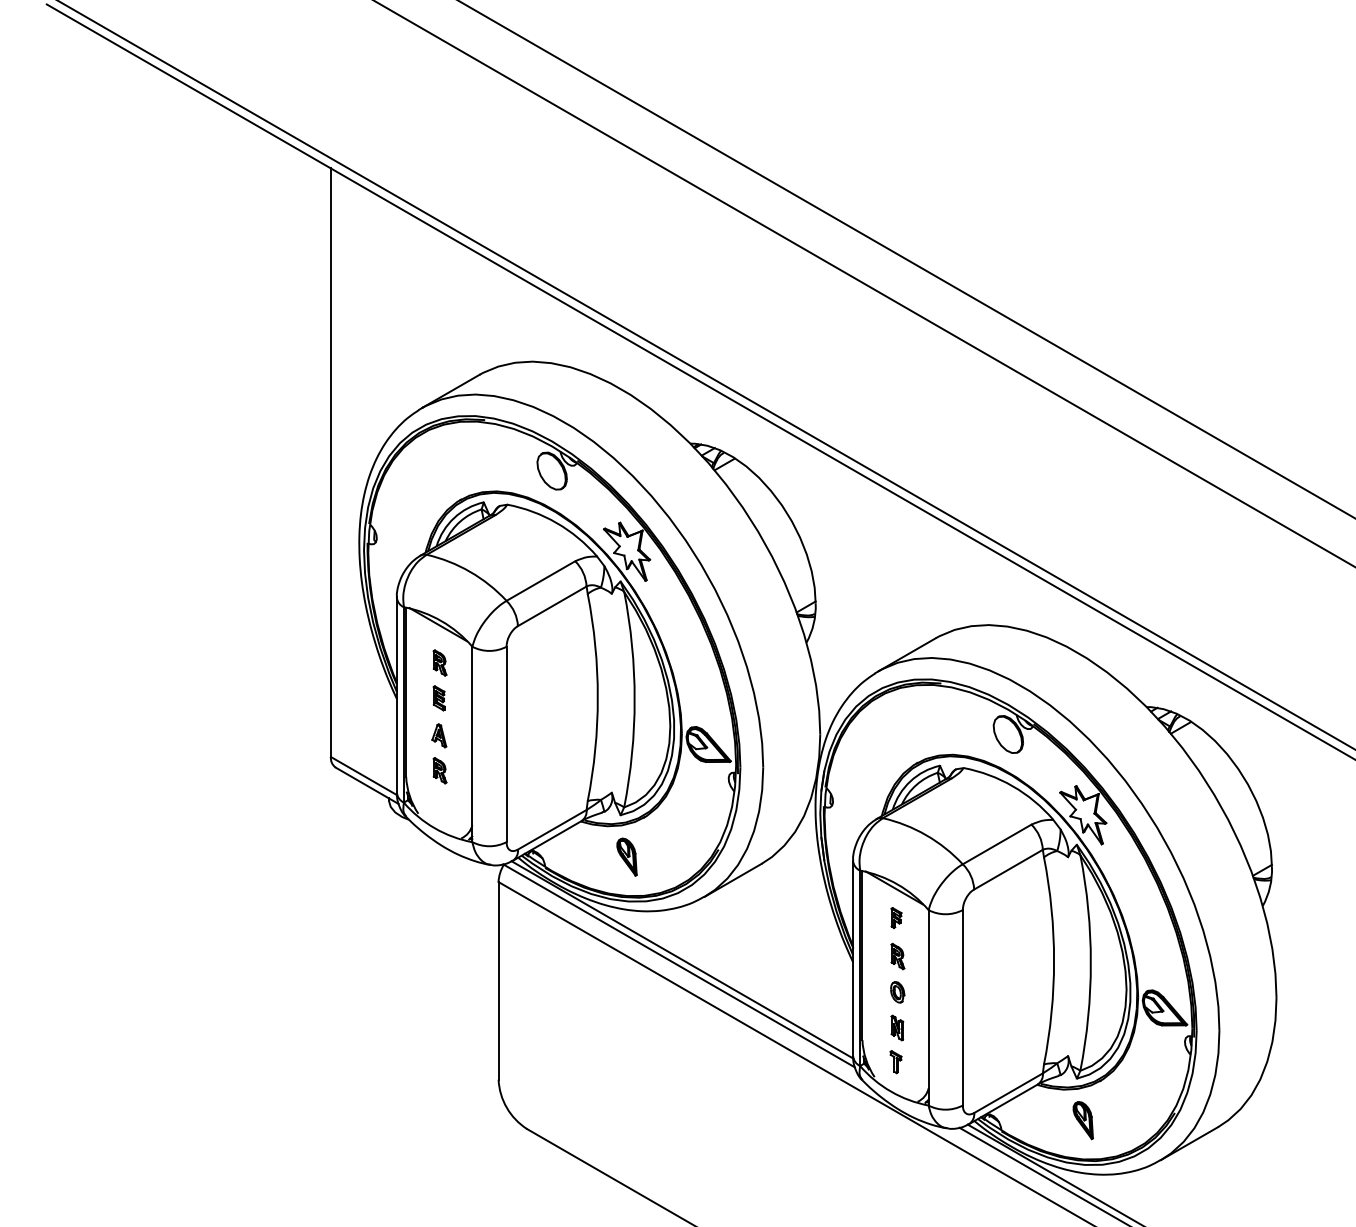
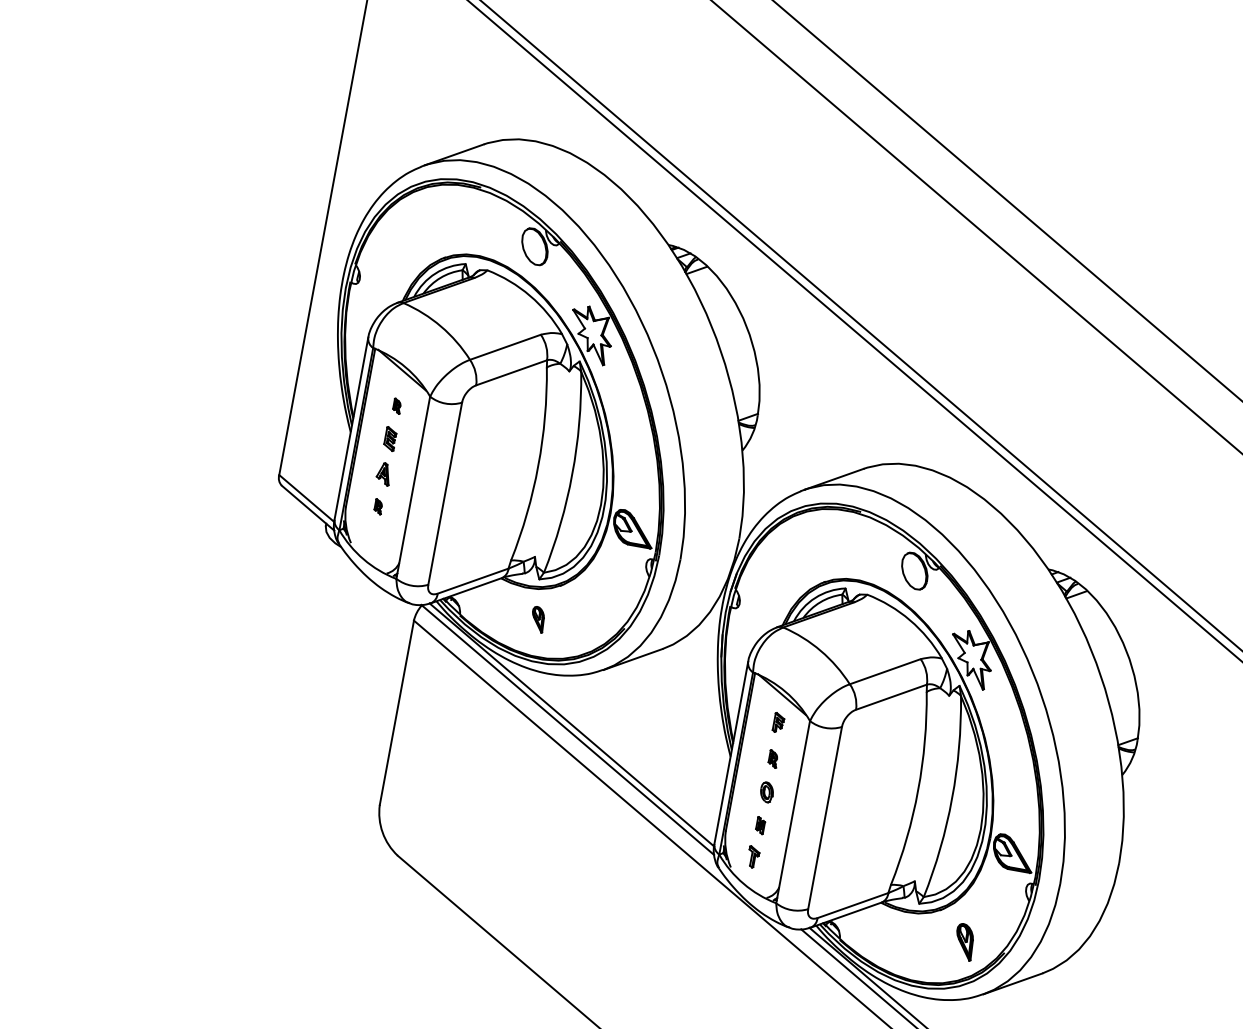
part: (439, 662) -> (396, 405), size x0.6
part: (439, 770) -> (378, 506), size x0.6
part: (626, 856) -> (537, 618), size x0.7
part: (897, 956) -> (773, 758), size x0.7
part: (897, 1027) -> (760, 825), size x0.7
part: (1082, 1120) -> (963, 941), moved

